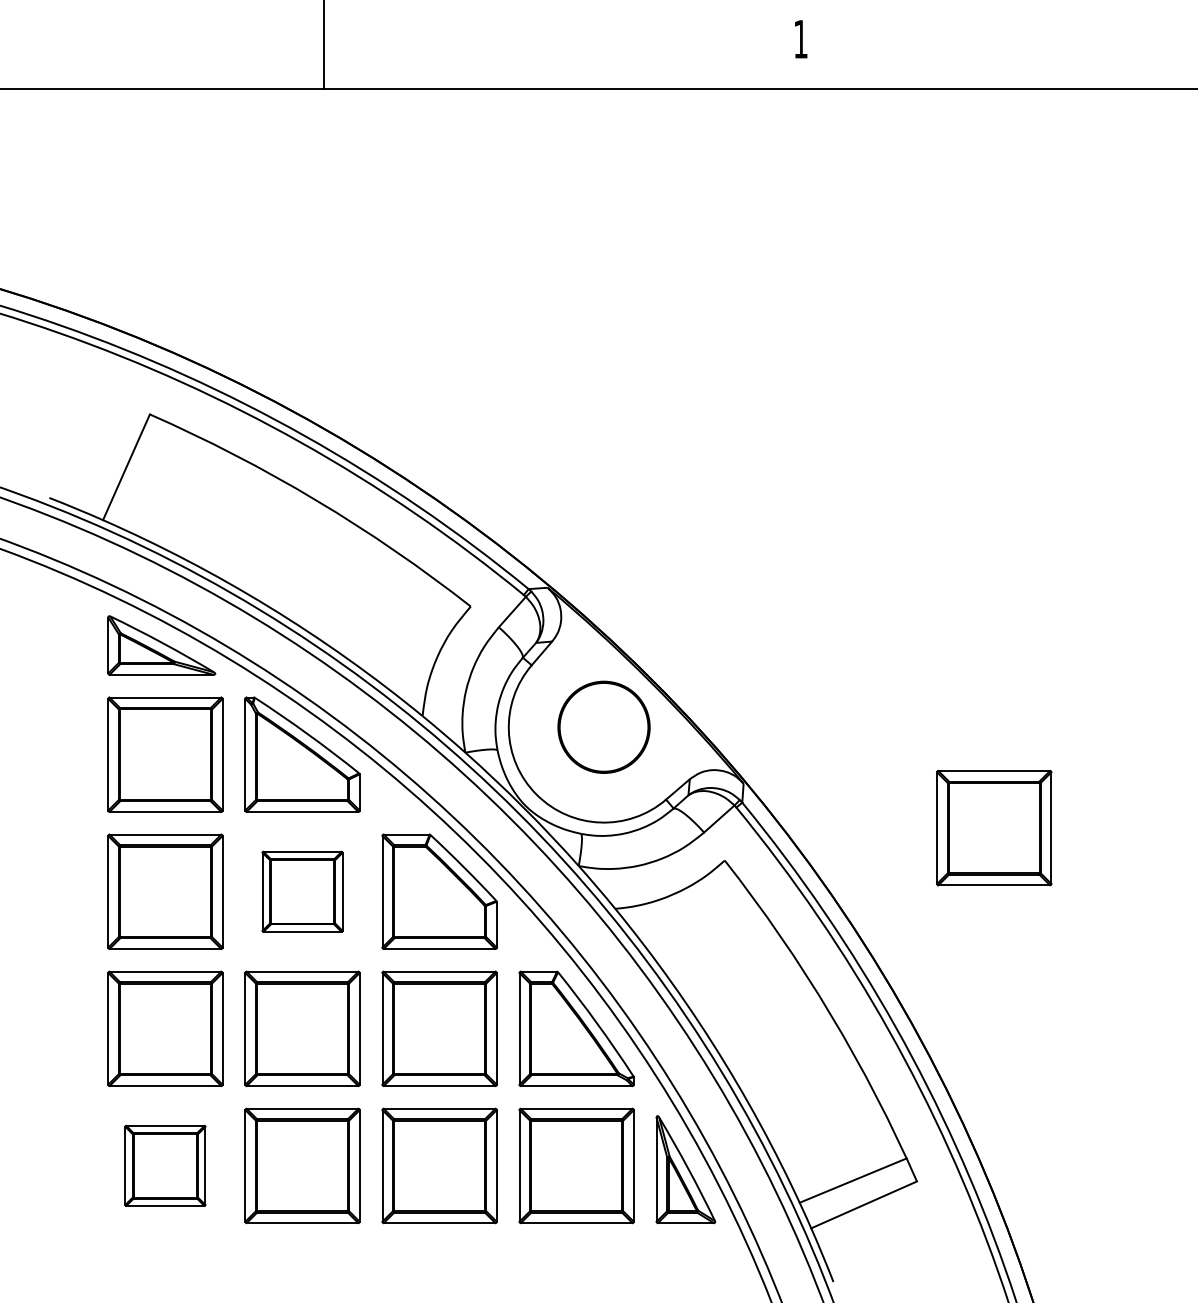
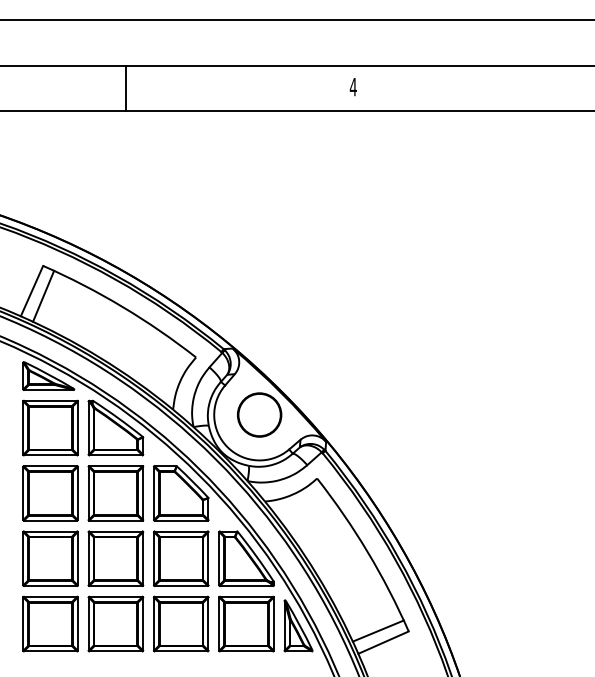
text: (798, 40) -> (352, 87), 1 -> 4
line: (150, 476) -> (43, 295), added
part: (994, 826) -> (445, 462), removed
part: (301, 891) -> (115, 493), size x1.43
part: (165, 1164) -> (50, 623), size x1.43

